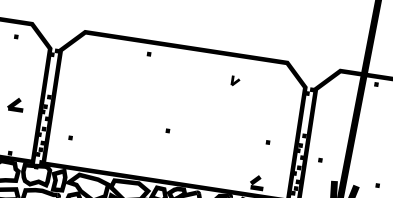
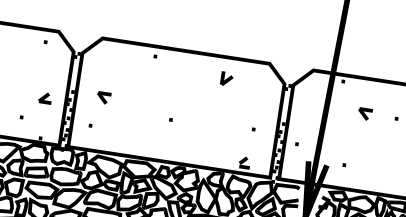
part: (235, 80) -> (226, 78), size x1.67
part: (87, 103) -> (104, 97), added

